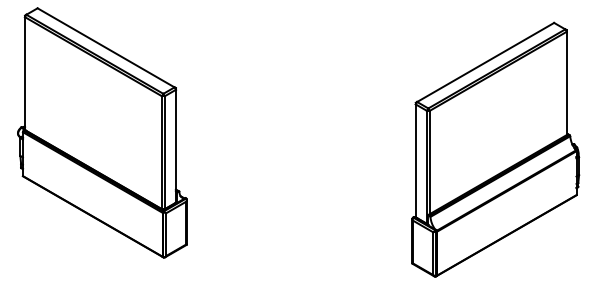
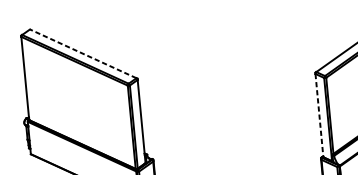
line: (105, 47) -> (82, 53), solid -> dashed
line: (415, 161) -> (319, 116), solid -> dashed

